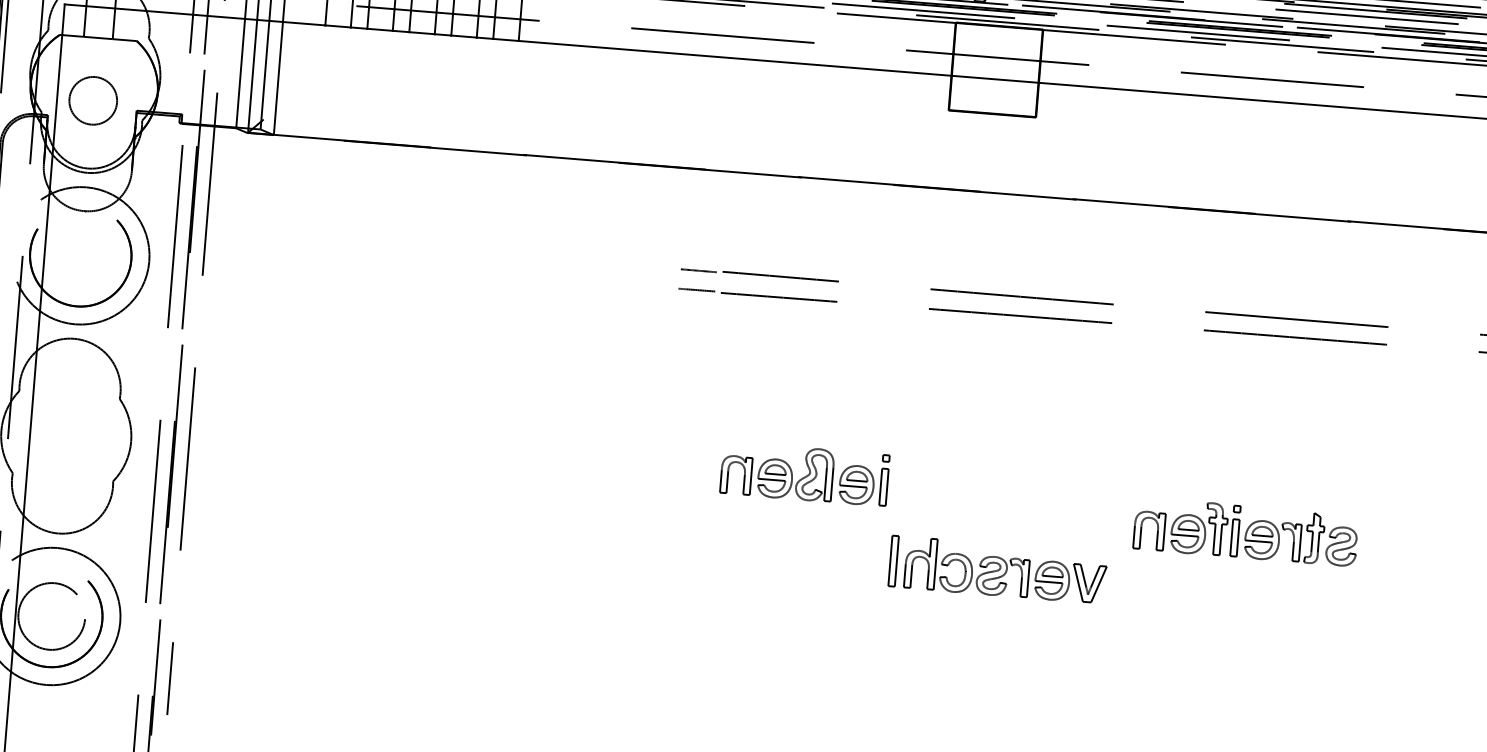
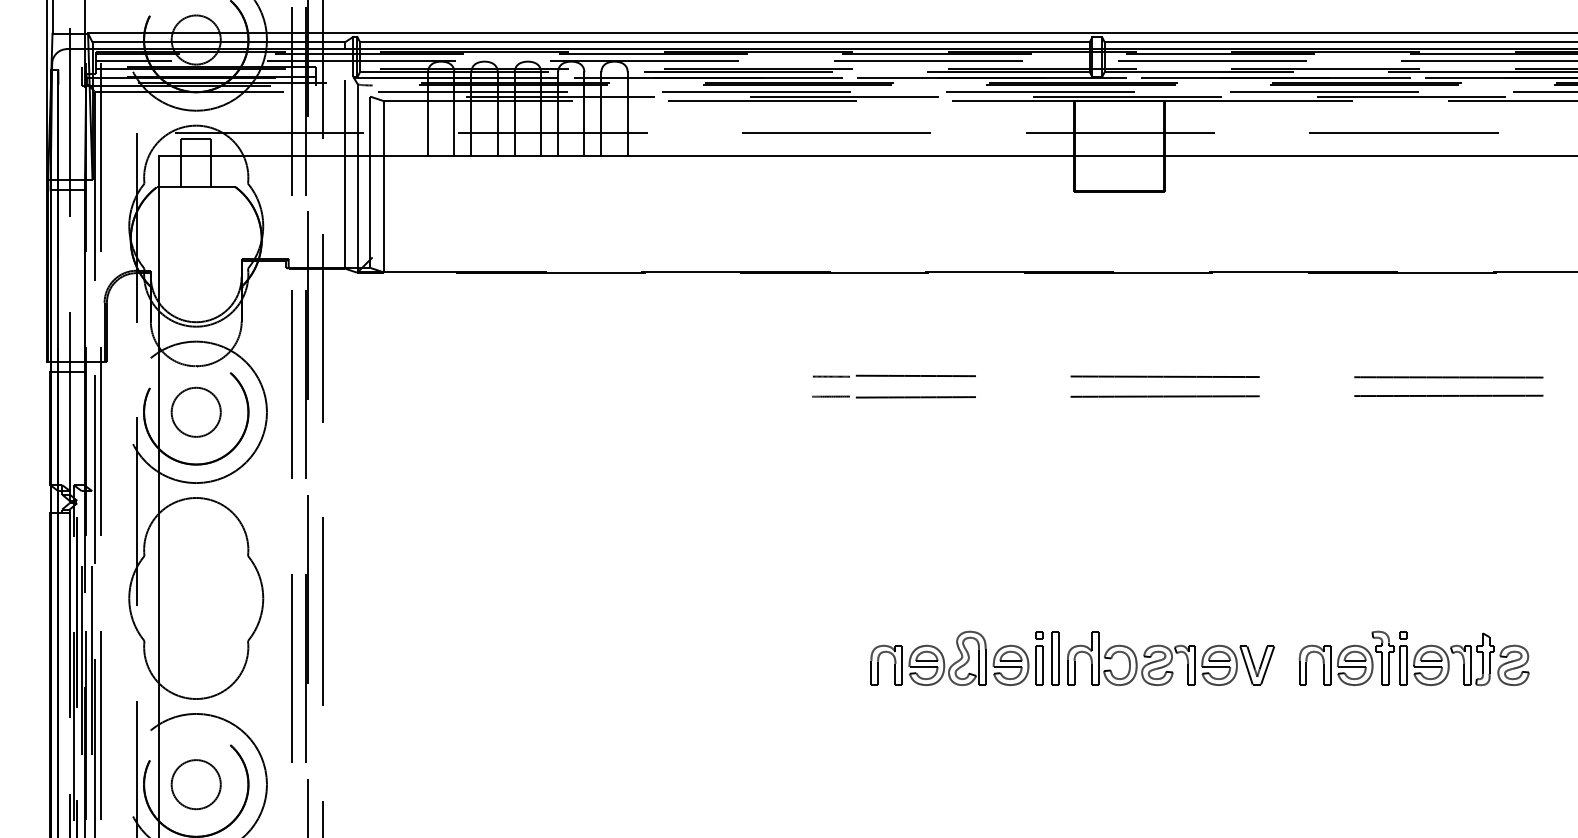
circle: (92, 99) -> (195, 411), moved
part: (804, 473) -> (956, 657), moved
part: (1245, 531) -> (1413, 658), moved
circle: (51, 616) -> (195, 784), size x0.71

